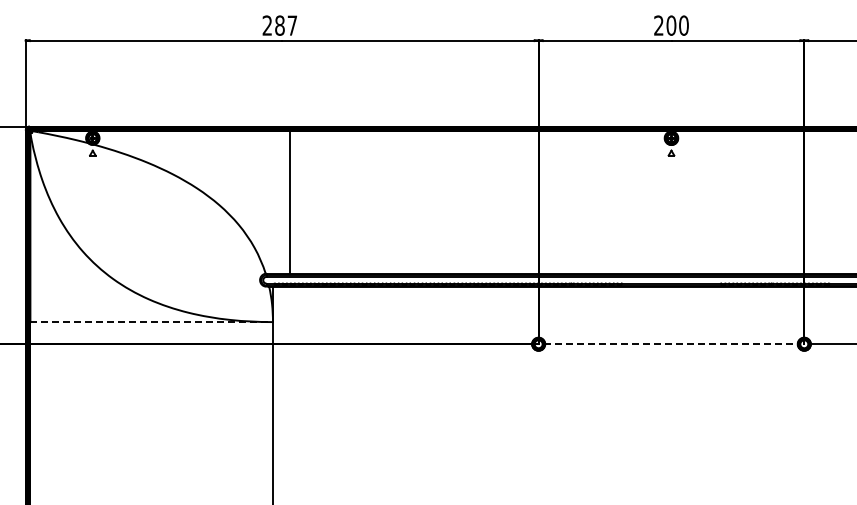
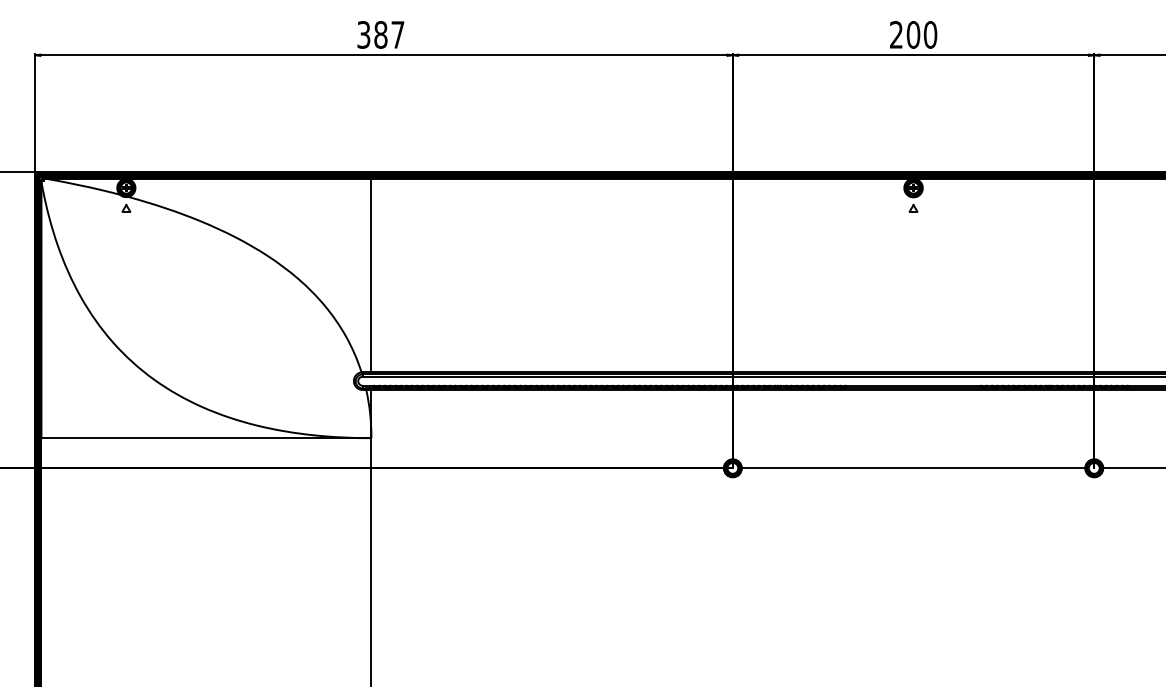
text: (267, 25) -> (363, 34), 287 -> 387
line: (289, 202) -> (370, 275), moved
line: (152, 322) -> (207, 438), dashed -> solid
line: (671, 344) -> (913, 468), dashed -> solid

